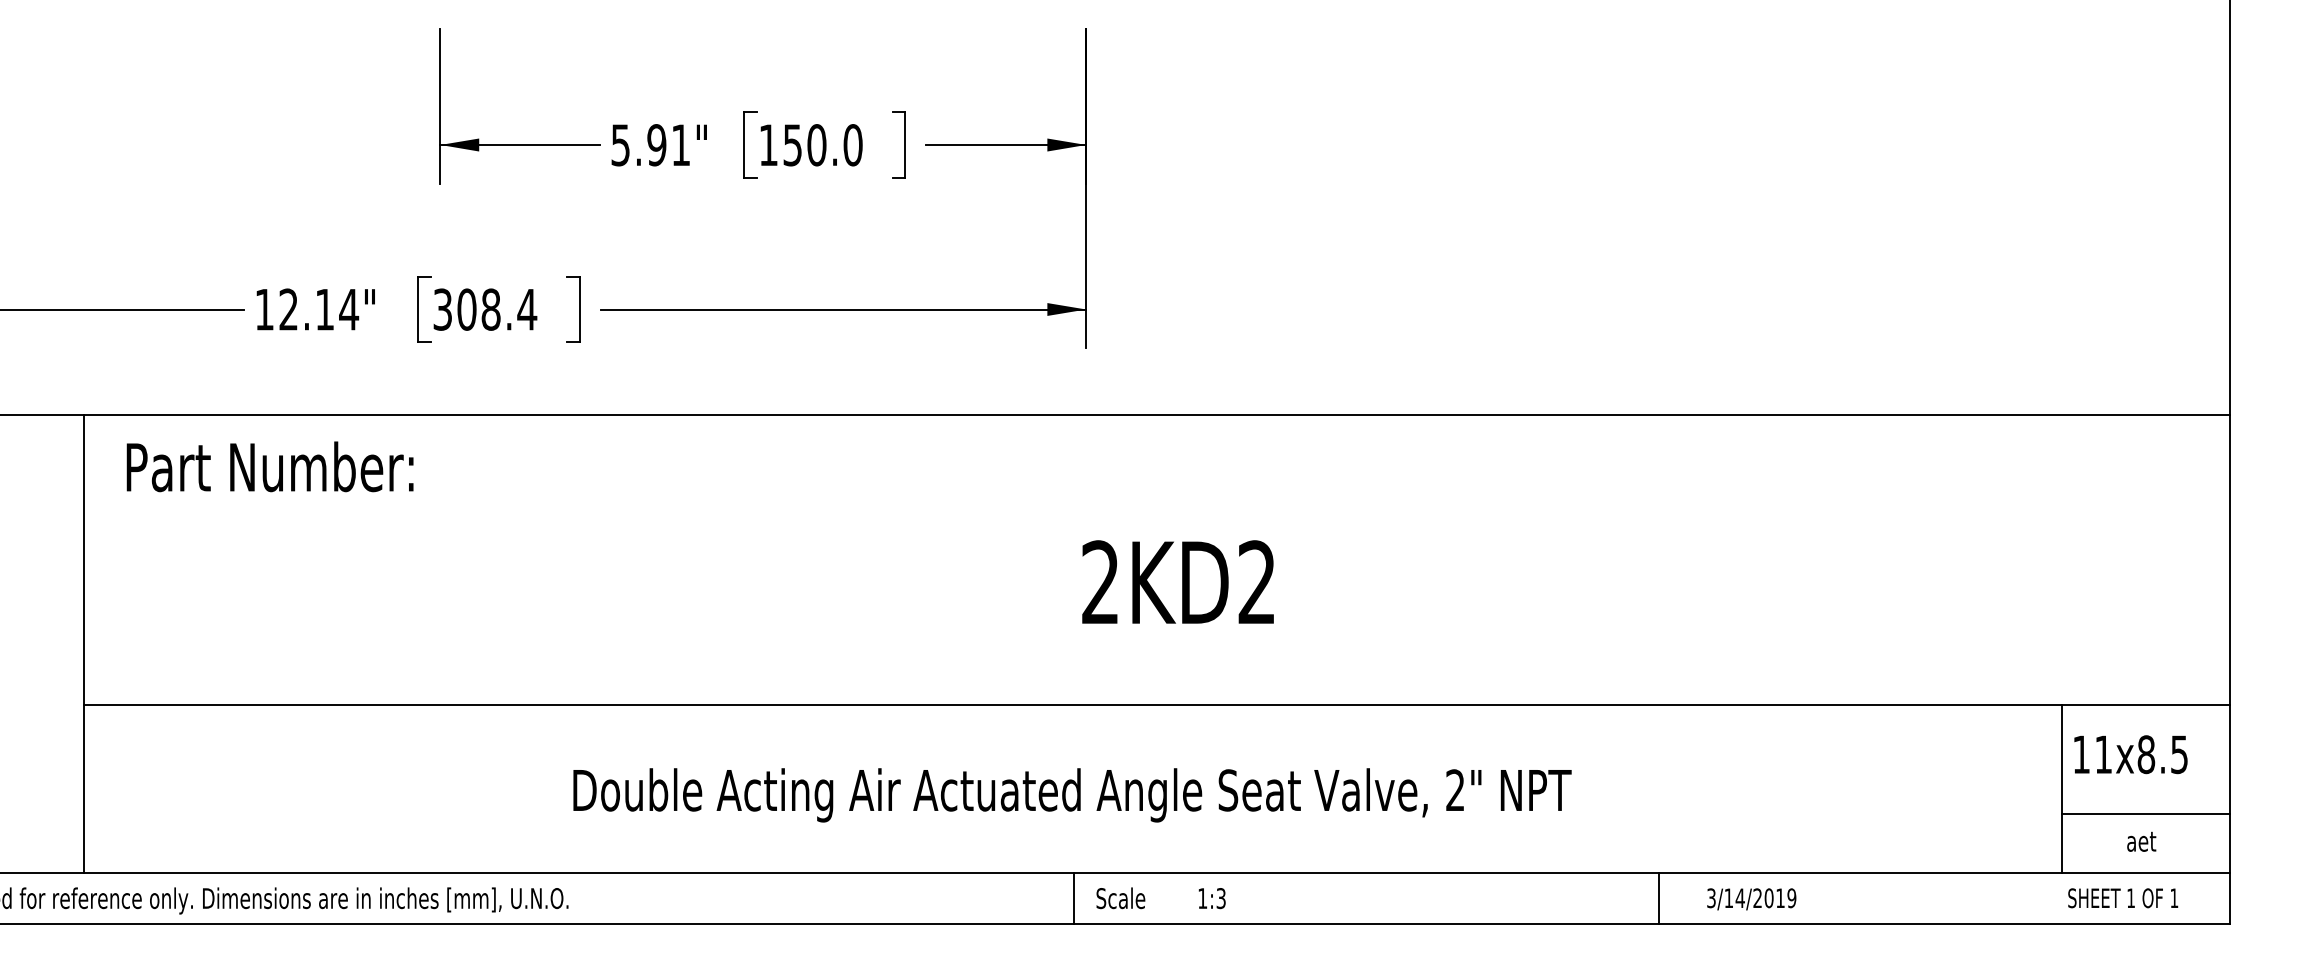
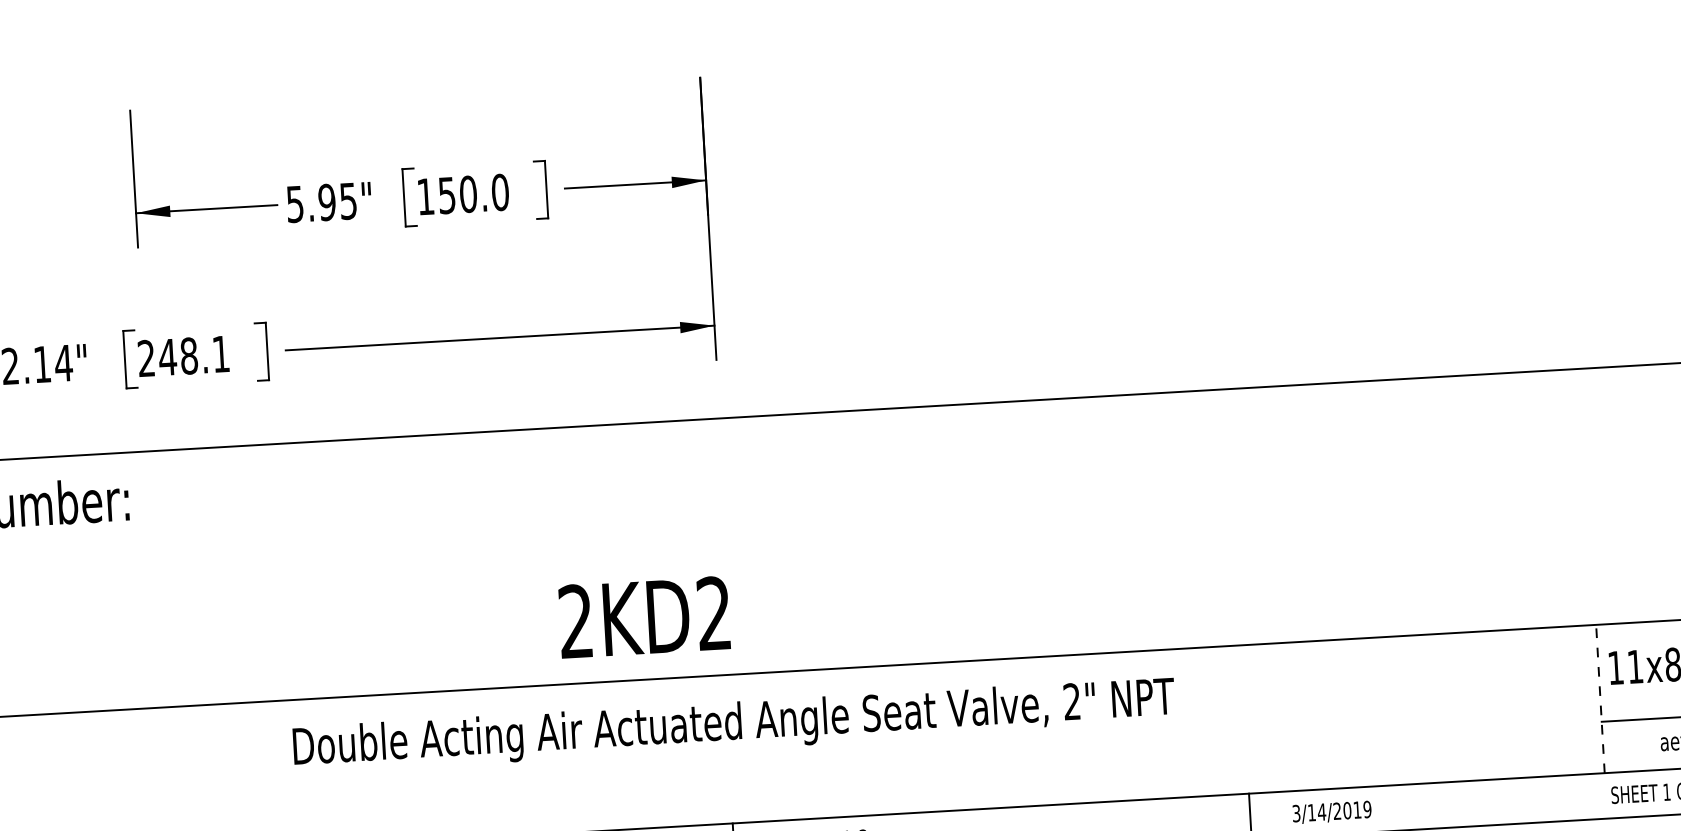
text: (680, 145) -> (348, 201), 5.91" -> 5.95"
text: (485, 309) -> (184, 356), 308.4 -> 248.1
text: (1177, 581) -> (643, 616), moved
line: (2062, 788) -> (1600, 698), solid -> dashed
text: (1072, 795) -> (734, 725), moved

